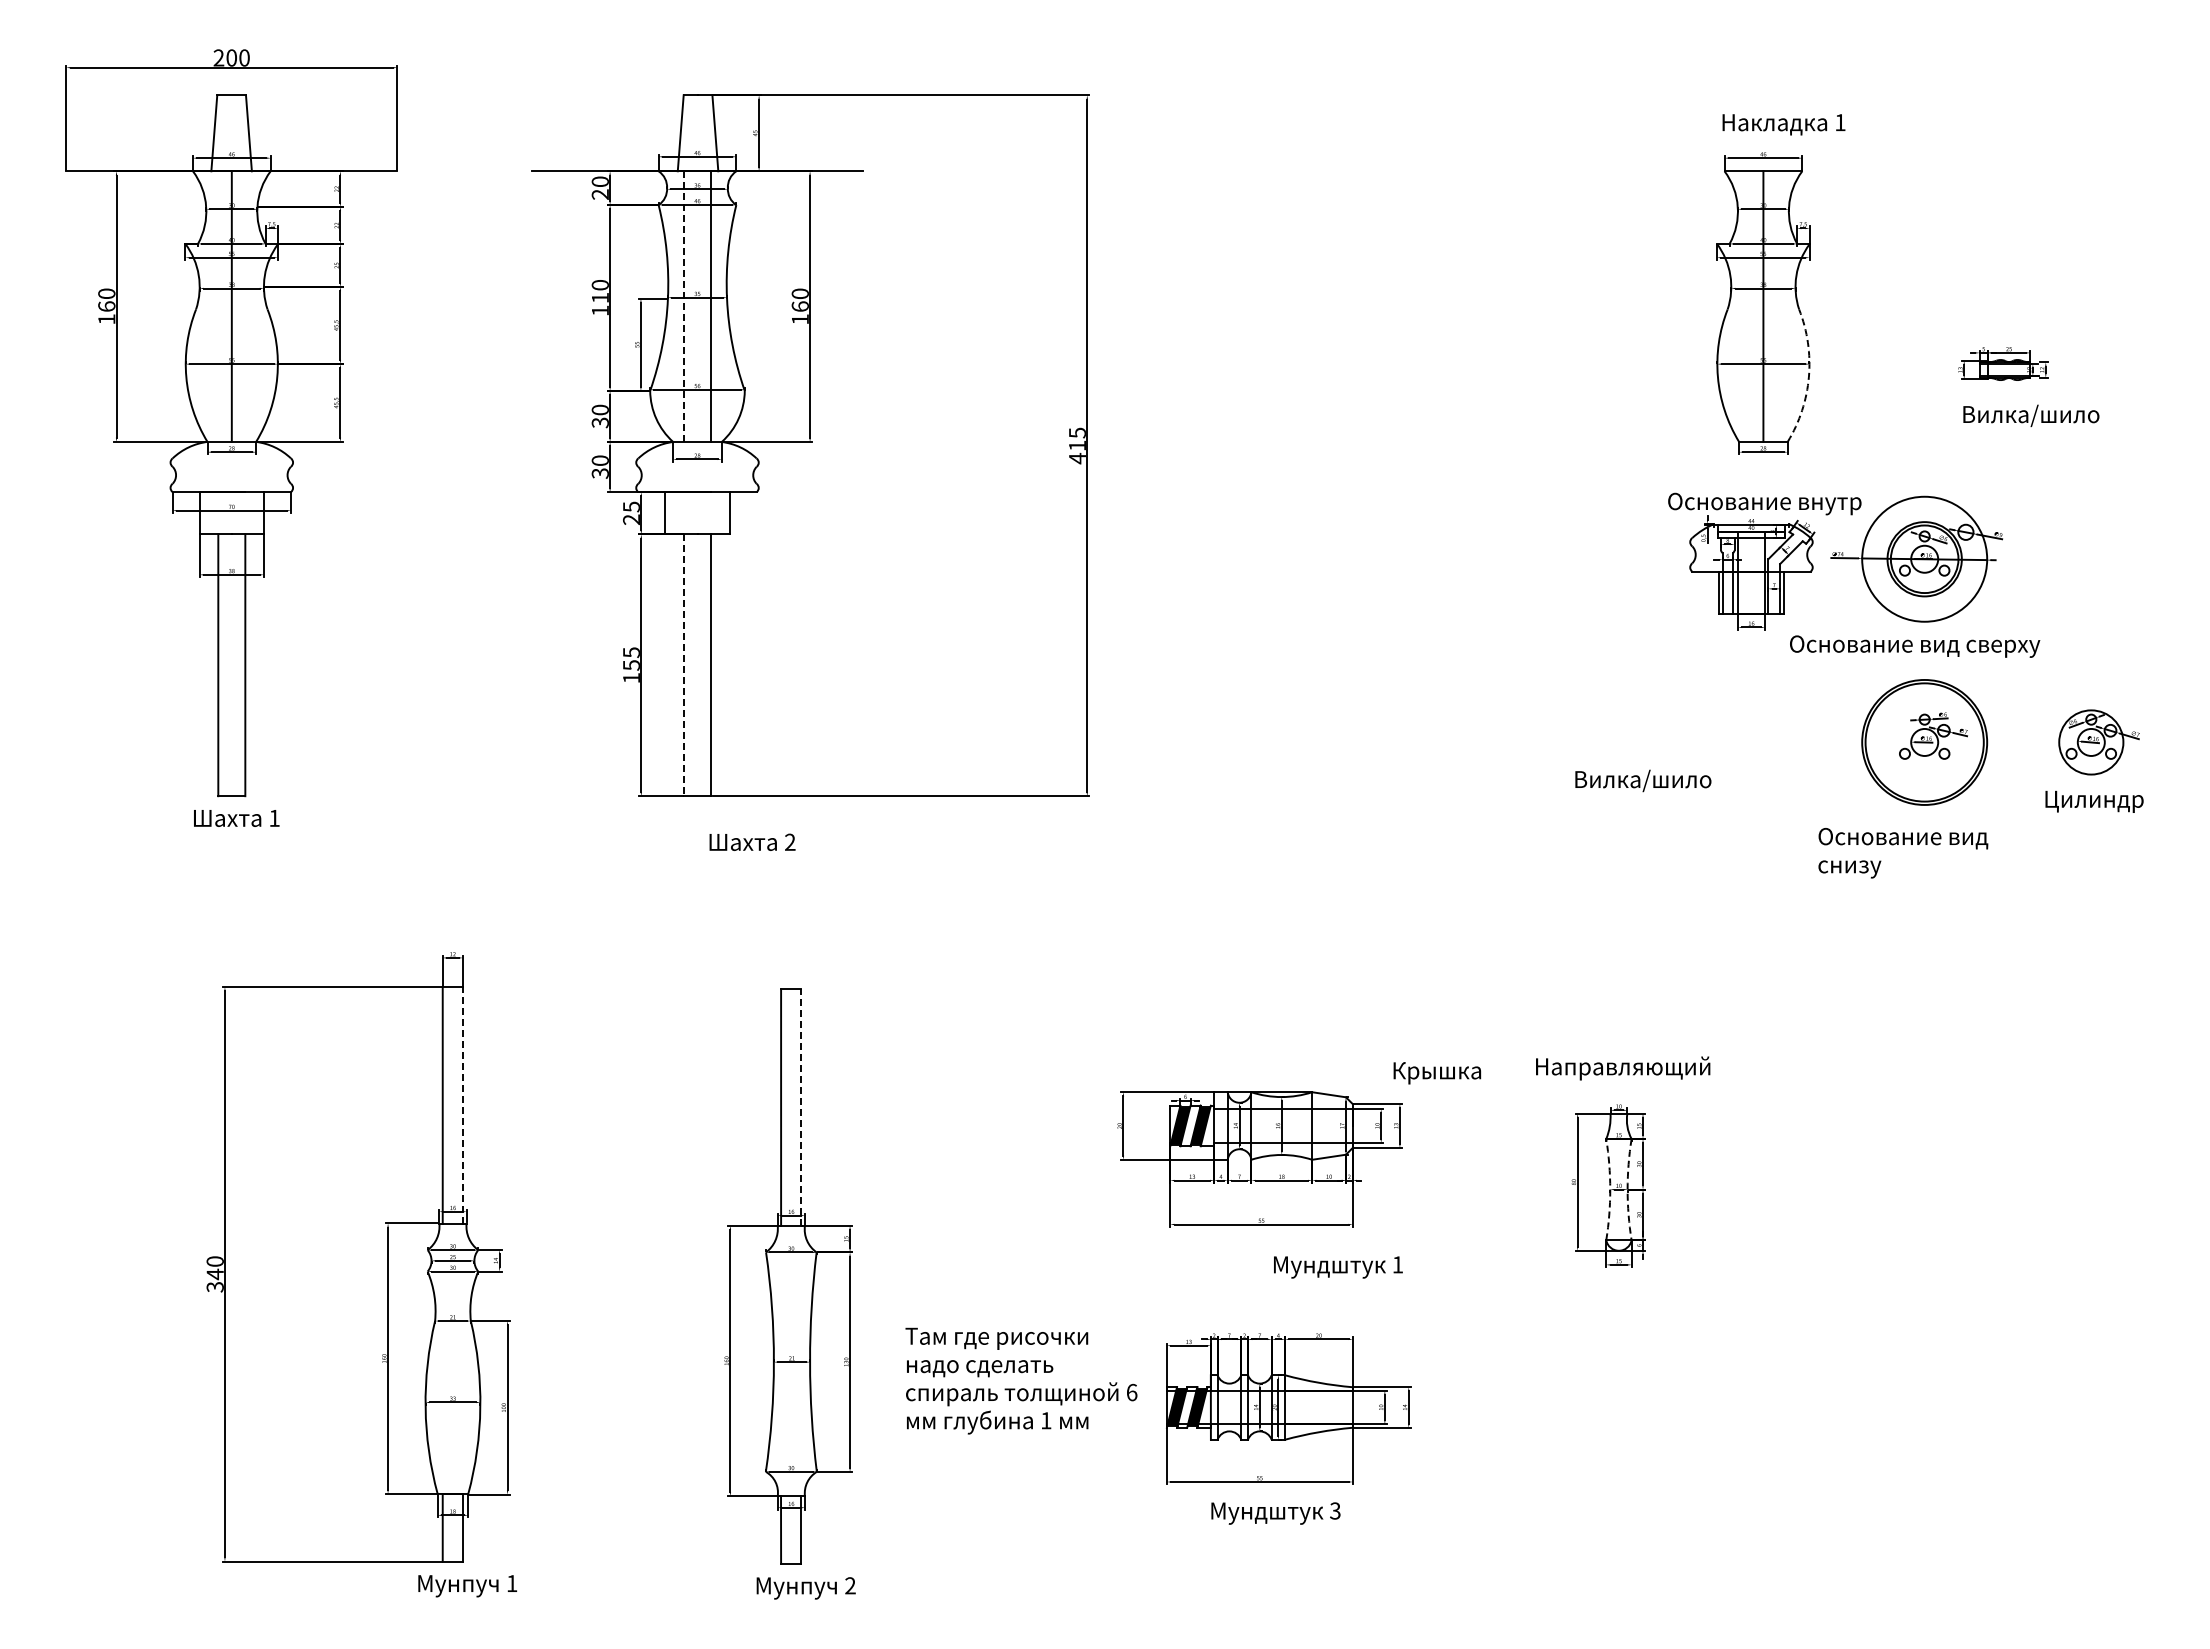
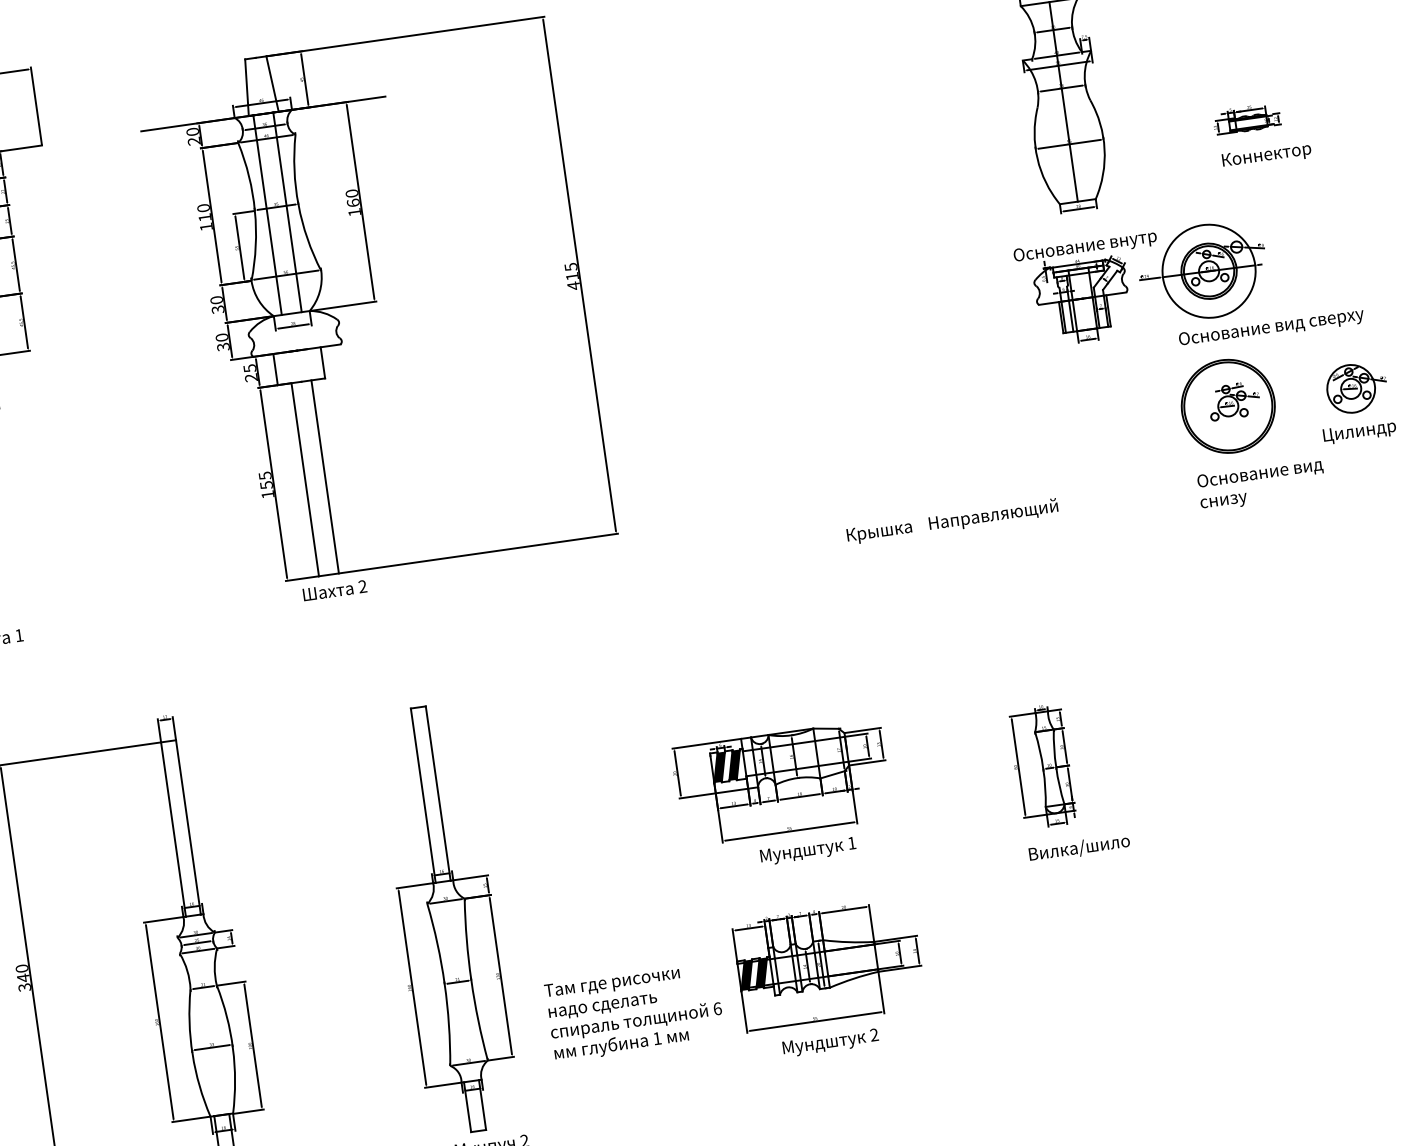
line: (683, 306) -> (267, 215), dashed -> solid
arc: (1808, 377) -> (1104, 149), dashed -> solid
text: (2032, 416) -> (1273, 154), Вилка/шило -> Коннектор
text: (1915, 646) -> (1271, 327), moved
line: (683, 665) -> (304, 479), dashed -> solid
text: (1643, 780) -> (1079, 848), moved
text: (752, 841) -> (334, 590), moved
text: (1903, 853) -> (1261, 485), moved
text: (1623, 1068) -> (993, 515), moved
text: (1437, 1073) -> (879, 532), moved
line: (463, 1104) -> (188, 826), dashed -> solid
line: (801, 1107) -> (438, 793), dashed -> solid
arc: (1610, 1189) -> (1043, 769), dashed -> solid
arc: (1627, 1189) -> (1056, 767), dashed -> solid
text: (1338, 1267) -> (808, 851), moved
text: (1021, 1380) -> (634, 1011), moved
text: (1335, 1510) -> (874, 1034), 3 -> 2

